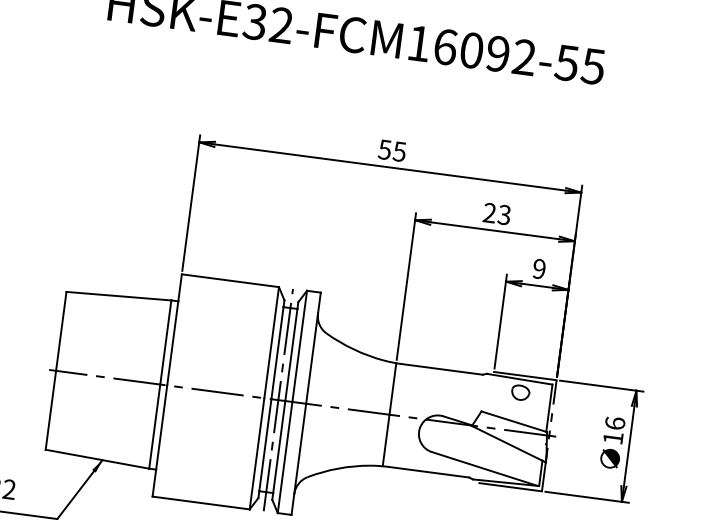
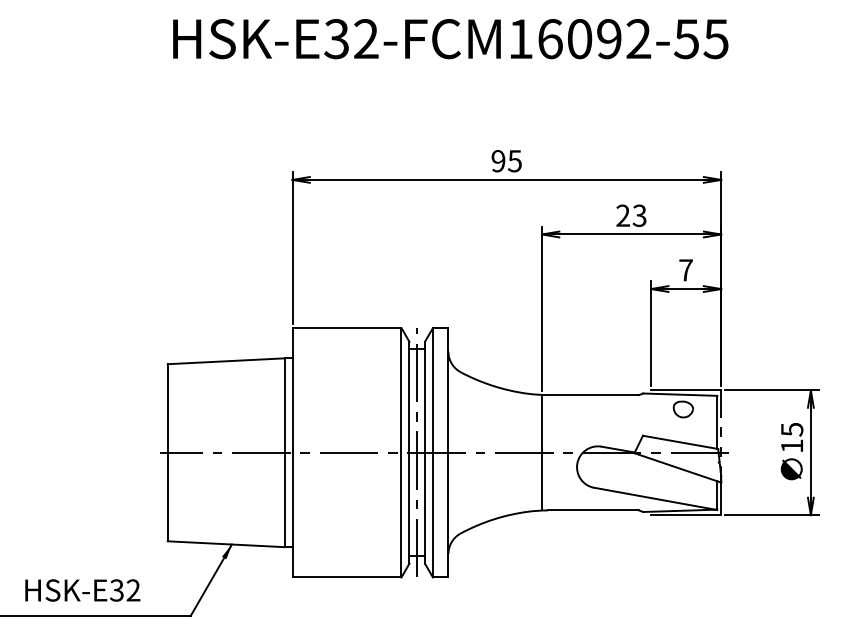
text: (384, 150) -> (498, 161), 55 -> 95
text: (538, 269) -> (685, 270), 9 -> 7
text: (615, 423) -> (792, 429), 16 -> 15

